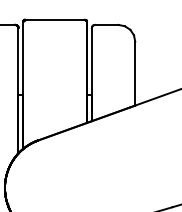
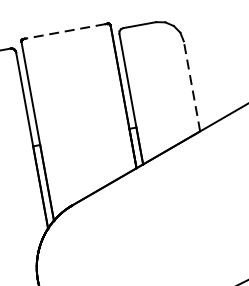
line: (54, 19) -> (64, 30), solid -> dashed
line: (135, 73) -> (192, 86), solid -> dashed

